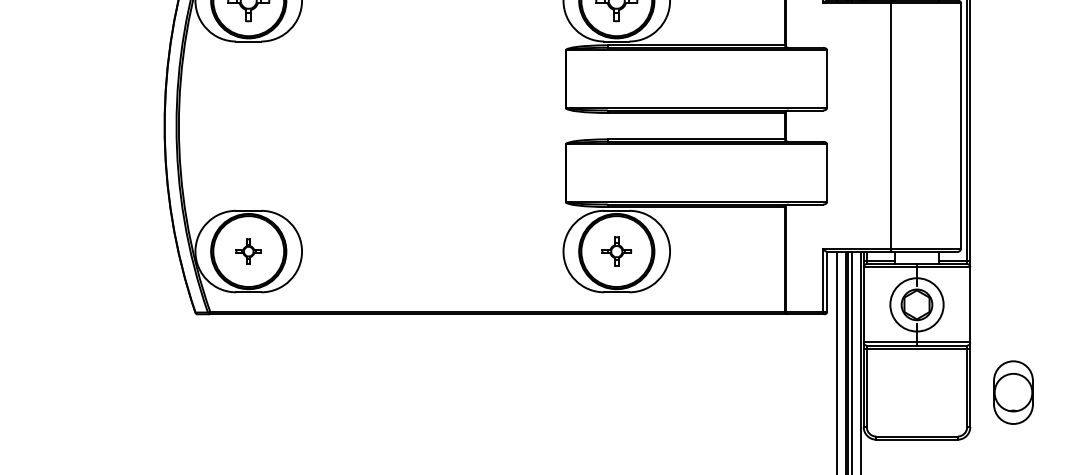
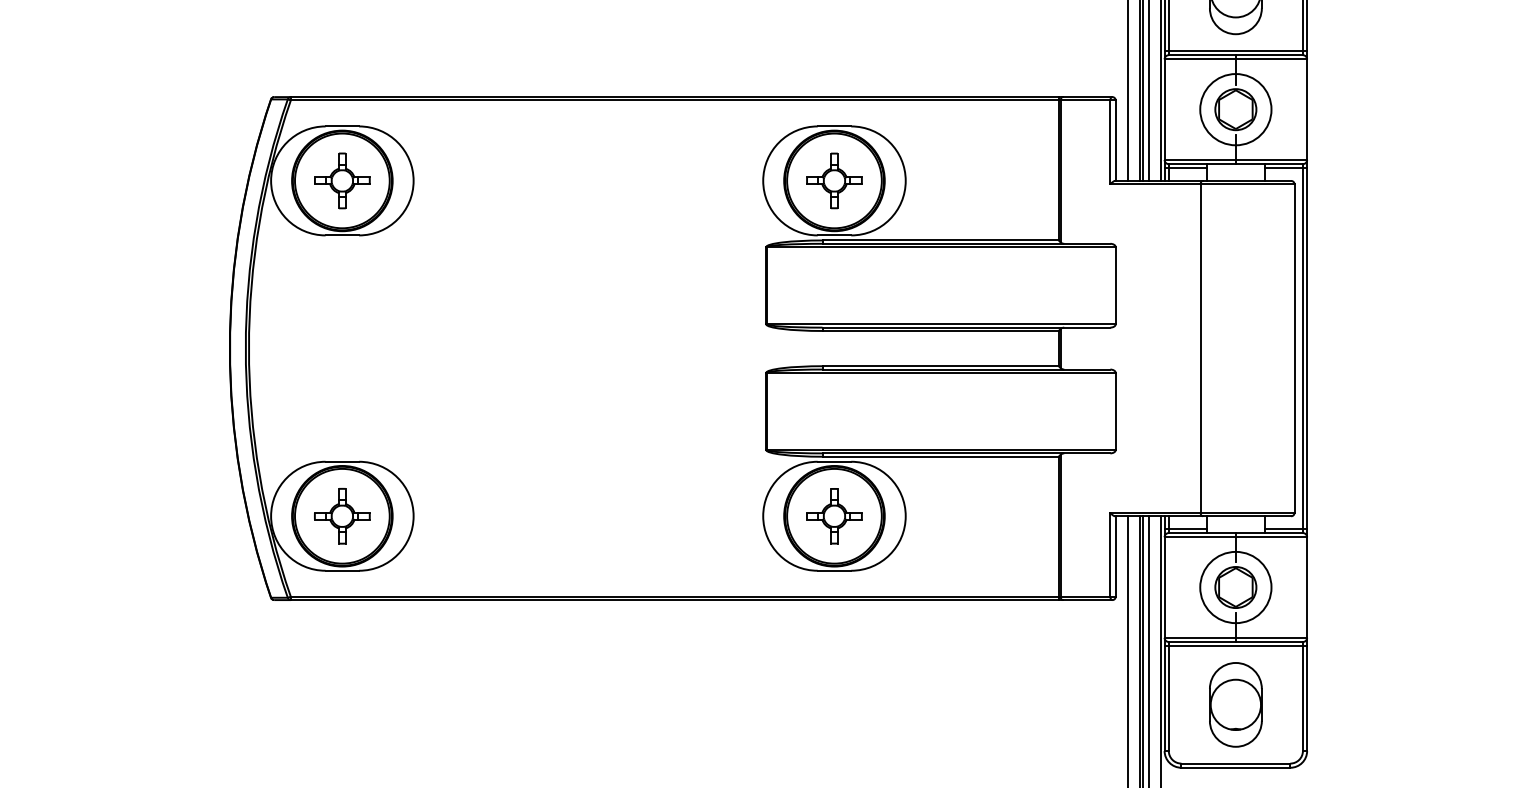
part: (248, 251) -> (342, 516), size x1.67
part: (616, 251) -> (834, 516), size x1.43
part: (1013, 392) -> (1235, 704), moved

